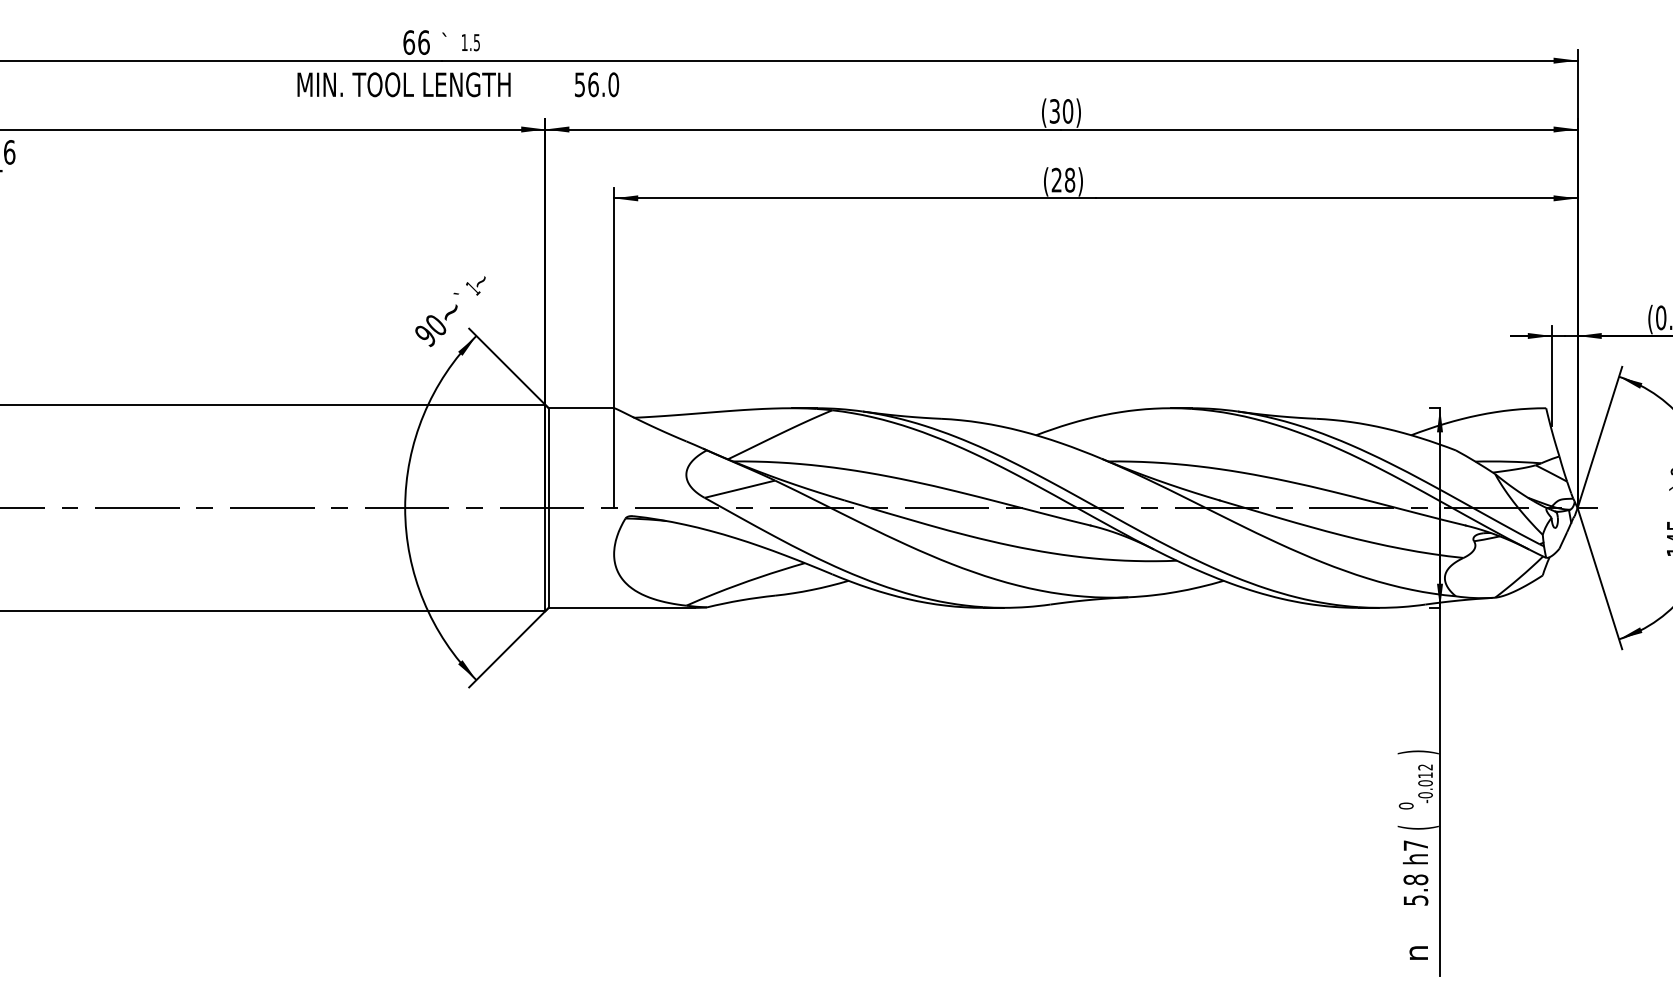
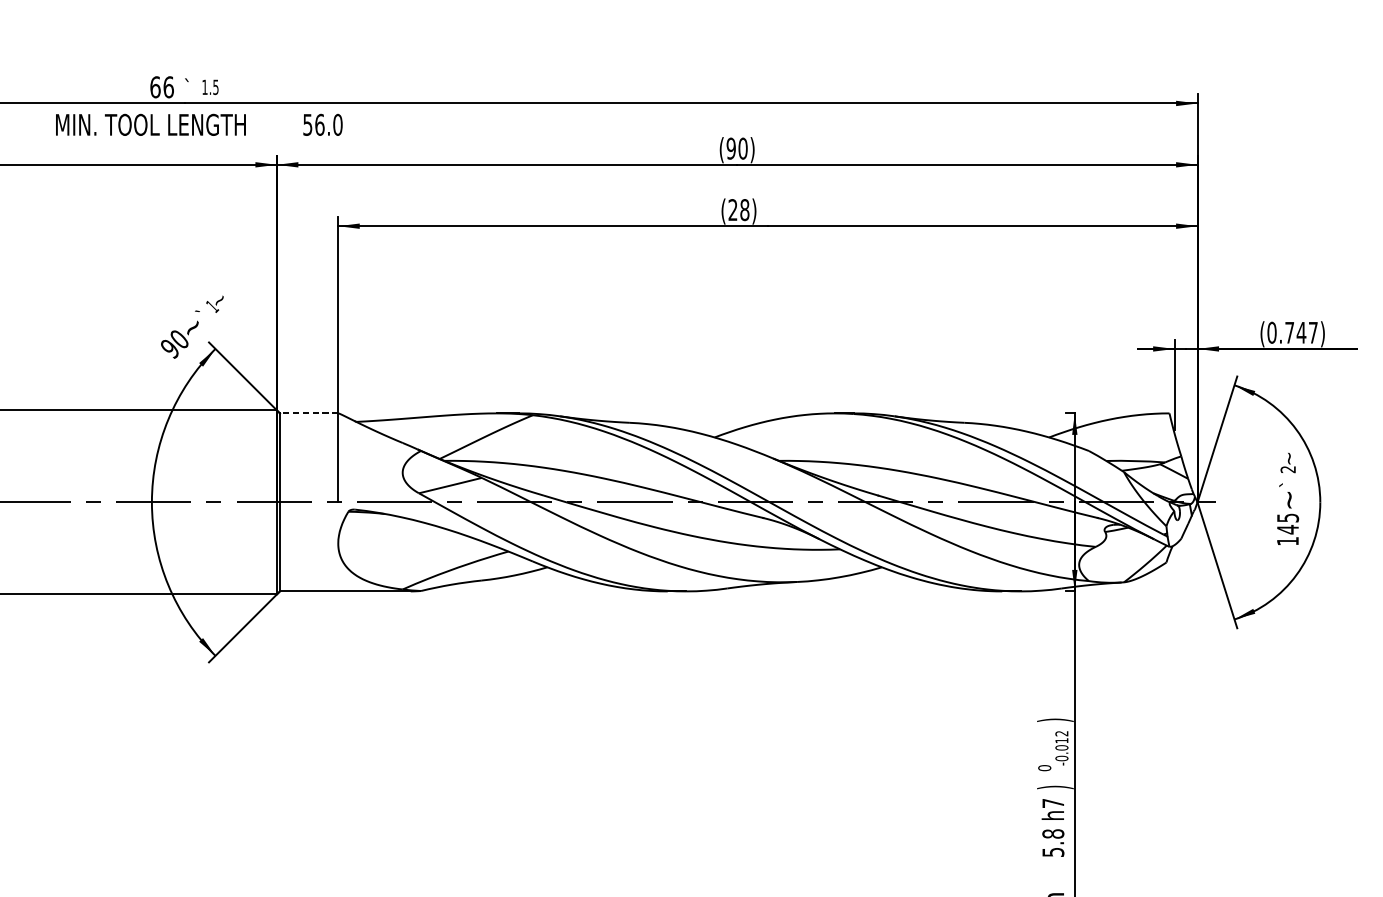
text: (1054, 111) -> (731, 148), (30) -> (90)
line: (581, 408) -> (309, 413), solid -> dashed
text: (1417, 827) -> (1054, 787), ( -> )

